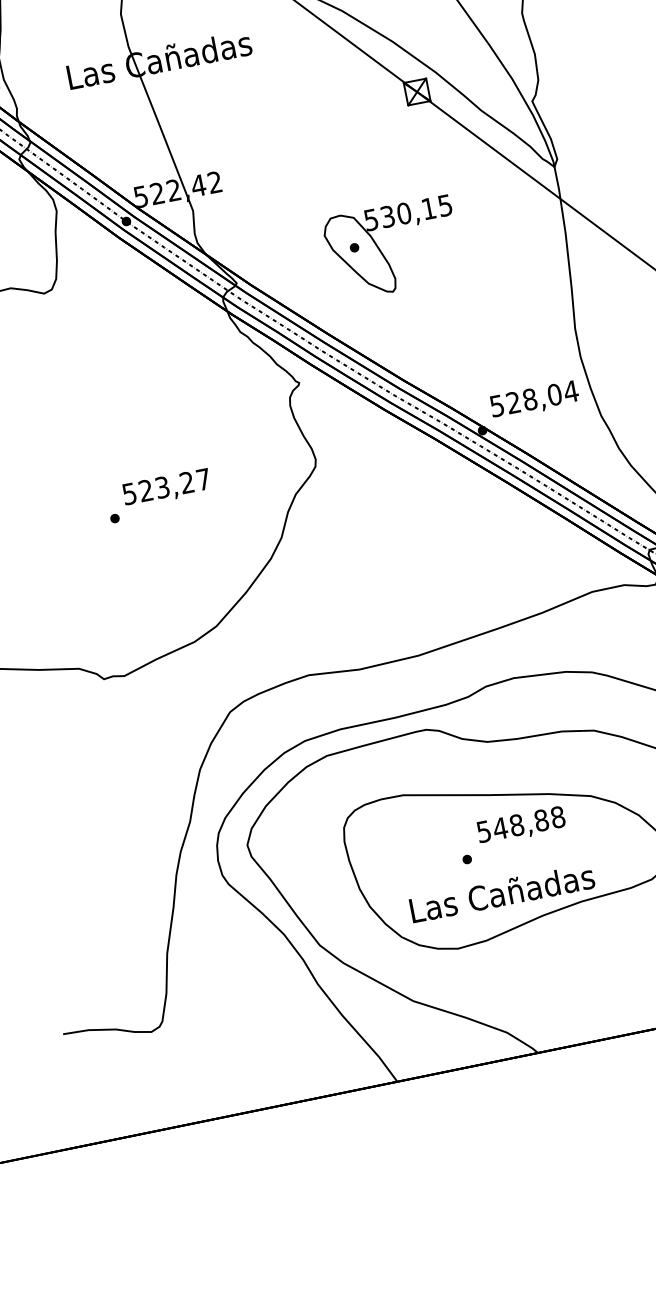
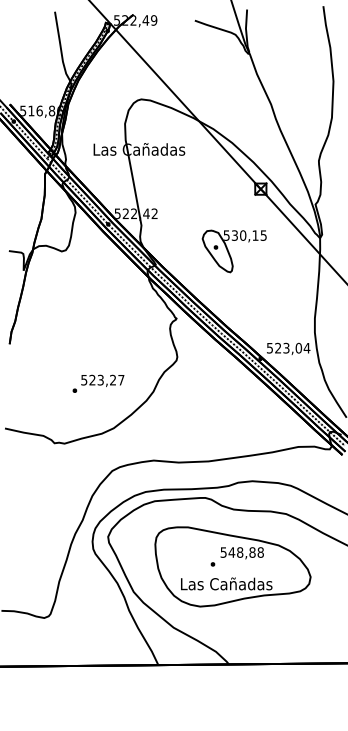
part: (391, 249) -> (233, 251), moved
text: (530, 400) -> (286, 348), 528,04 -> 523,04
text: (159, 494) -> (98, 383), moved

